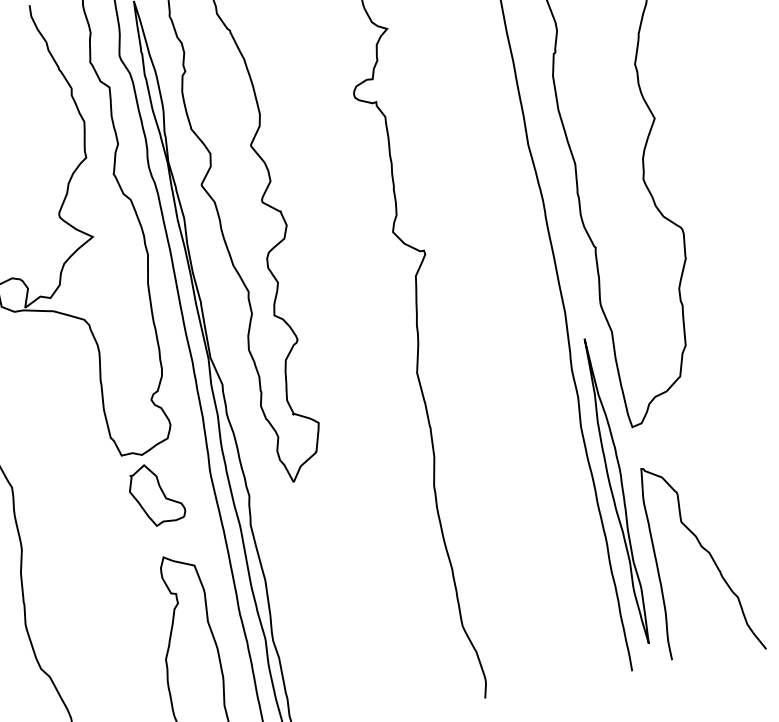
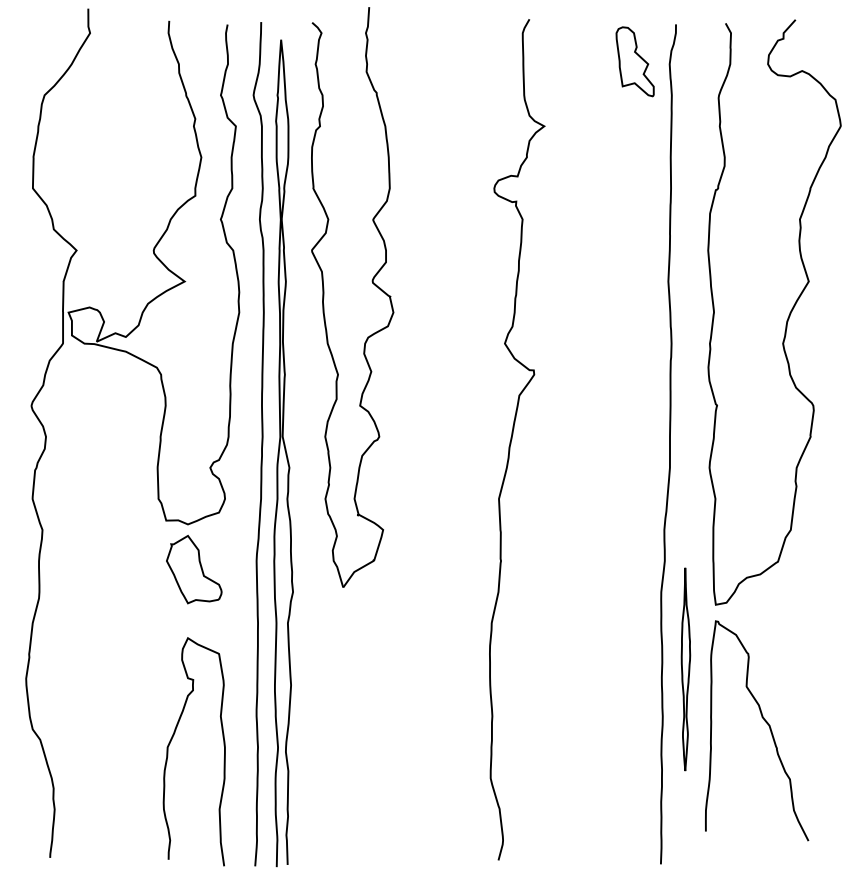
part: (617, 491) -> (685, 669), size x0.6
curve: (705, 550) -> (765, 722), moved

